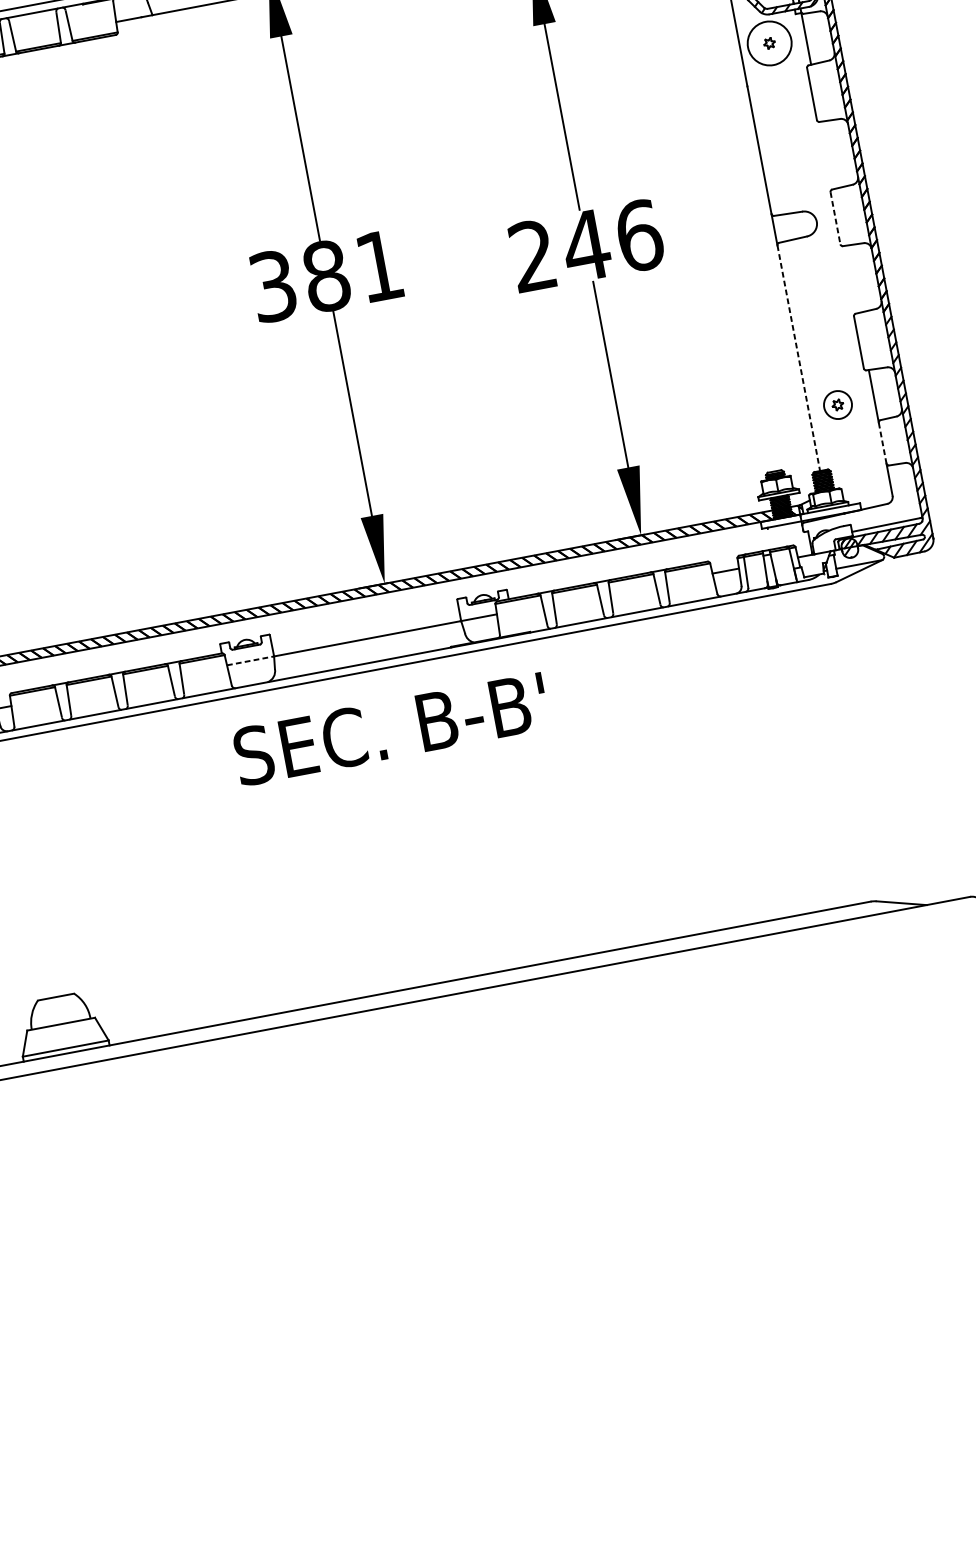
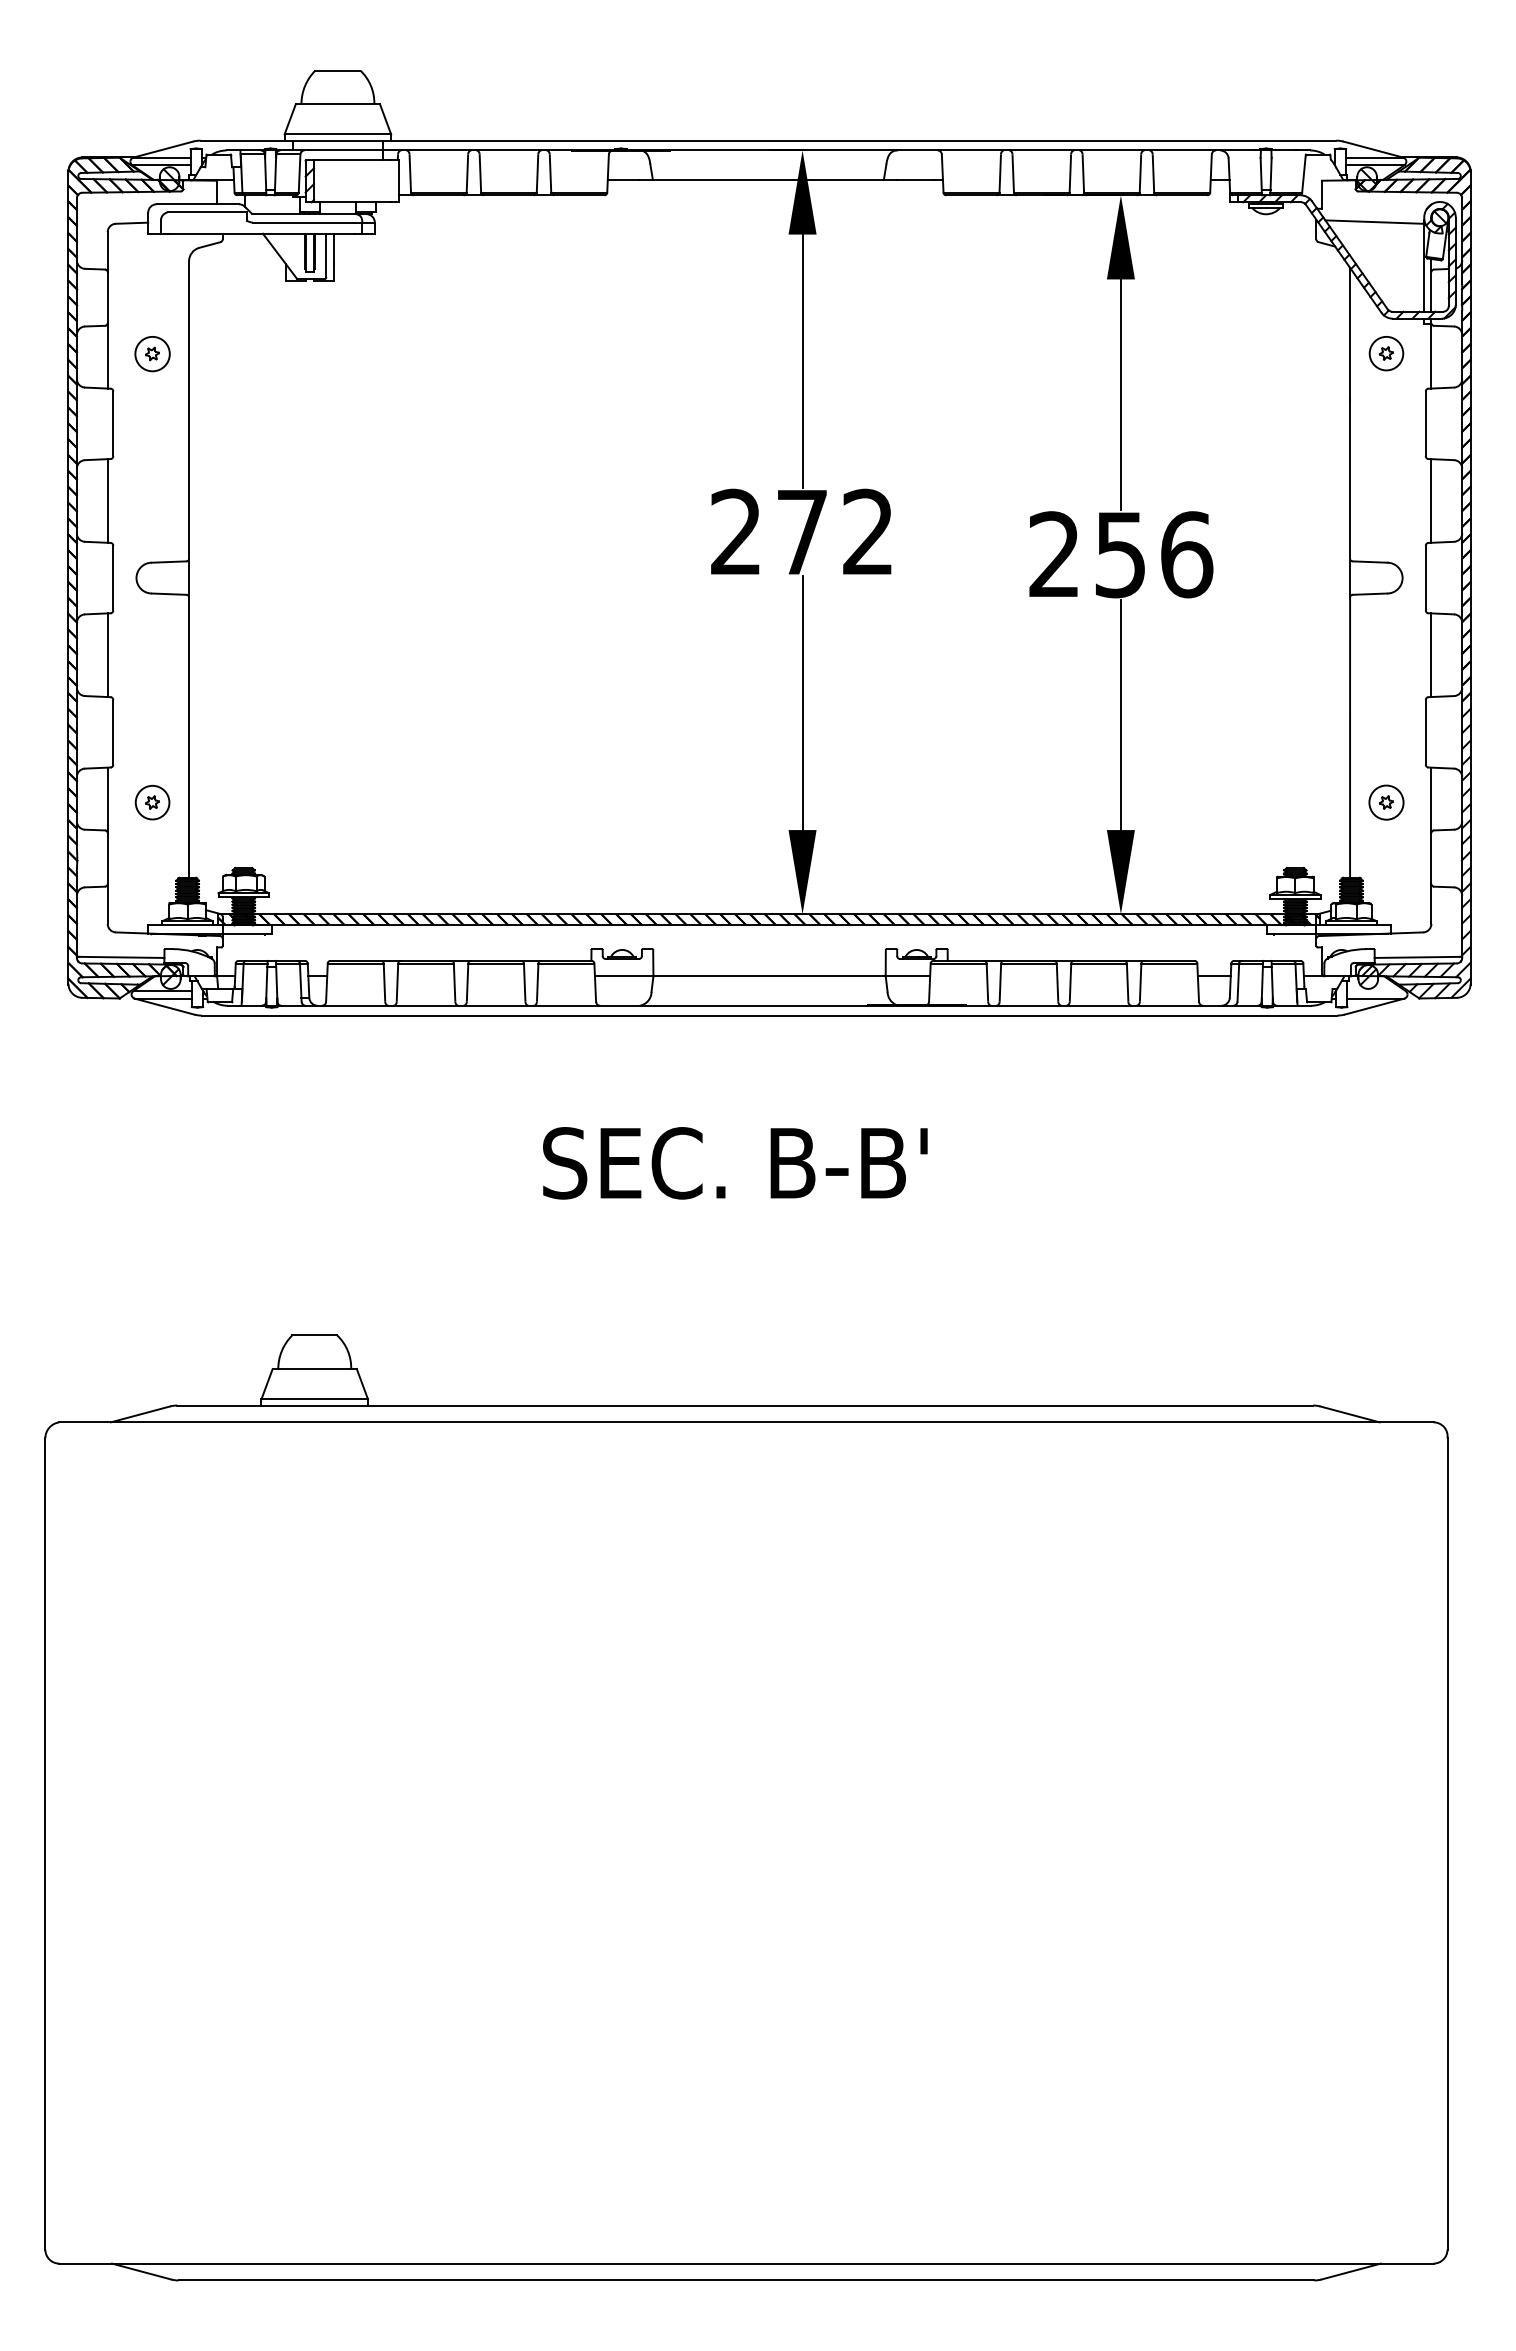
circle: (769, 43) -> (1386, 353), size x0.62
line: (828, 154) -> (1431, 500), added
line: (835, 218) -> (1425, 578), dashed -> solid
text: (586, 246) -> (1120, 555), 246 -> 256
text: (325, 275) -> (801, 531), 381 -> 272
line: (851, 279) -> (1431, 655), added
line: (799, 358) -> (1350, 738), dashed -> solid
line: (882, 443) -> (1431, 859), dashed -> solid
line: (250, 660) -> (624, 976), dashed -> solid
text: (391, 729) -> (735, 1163), moved

